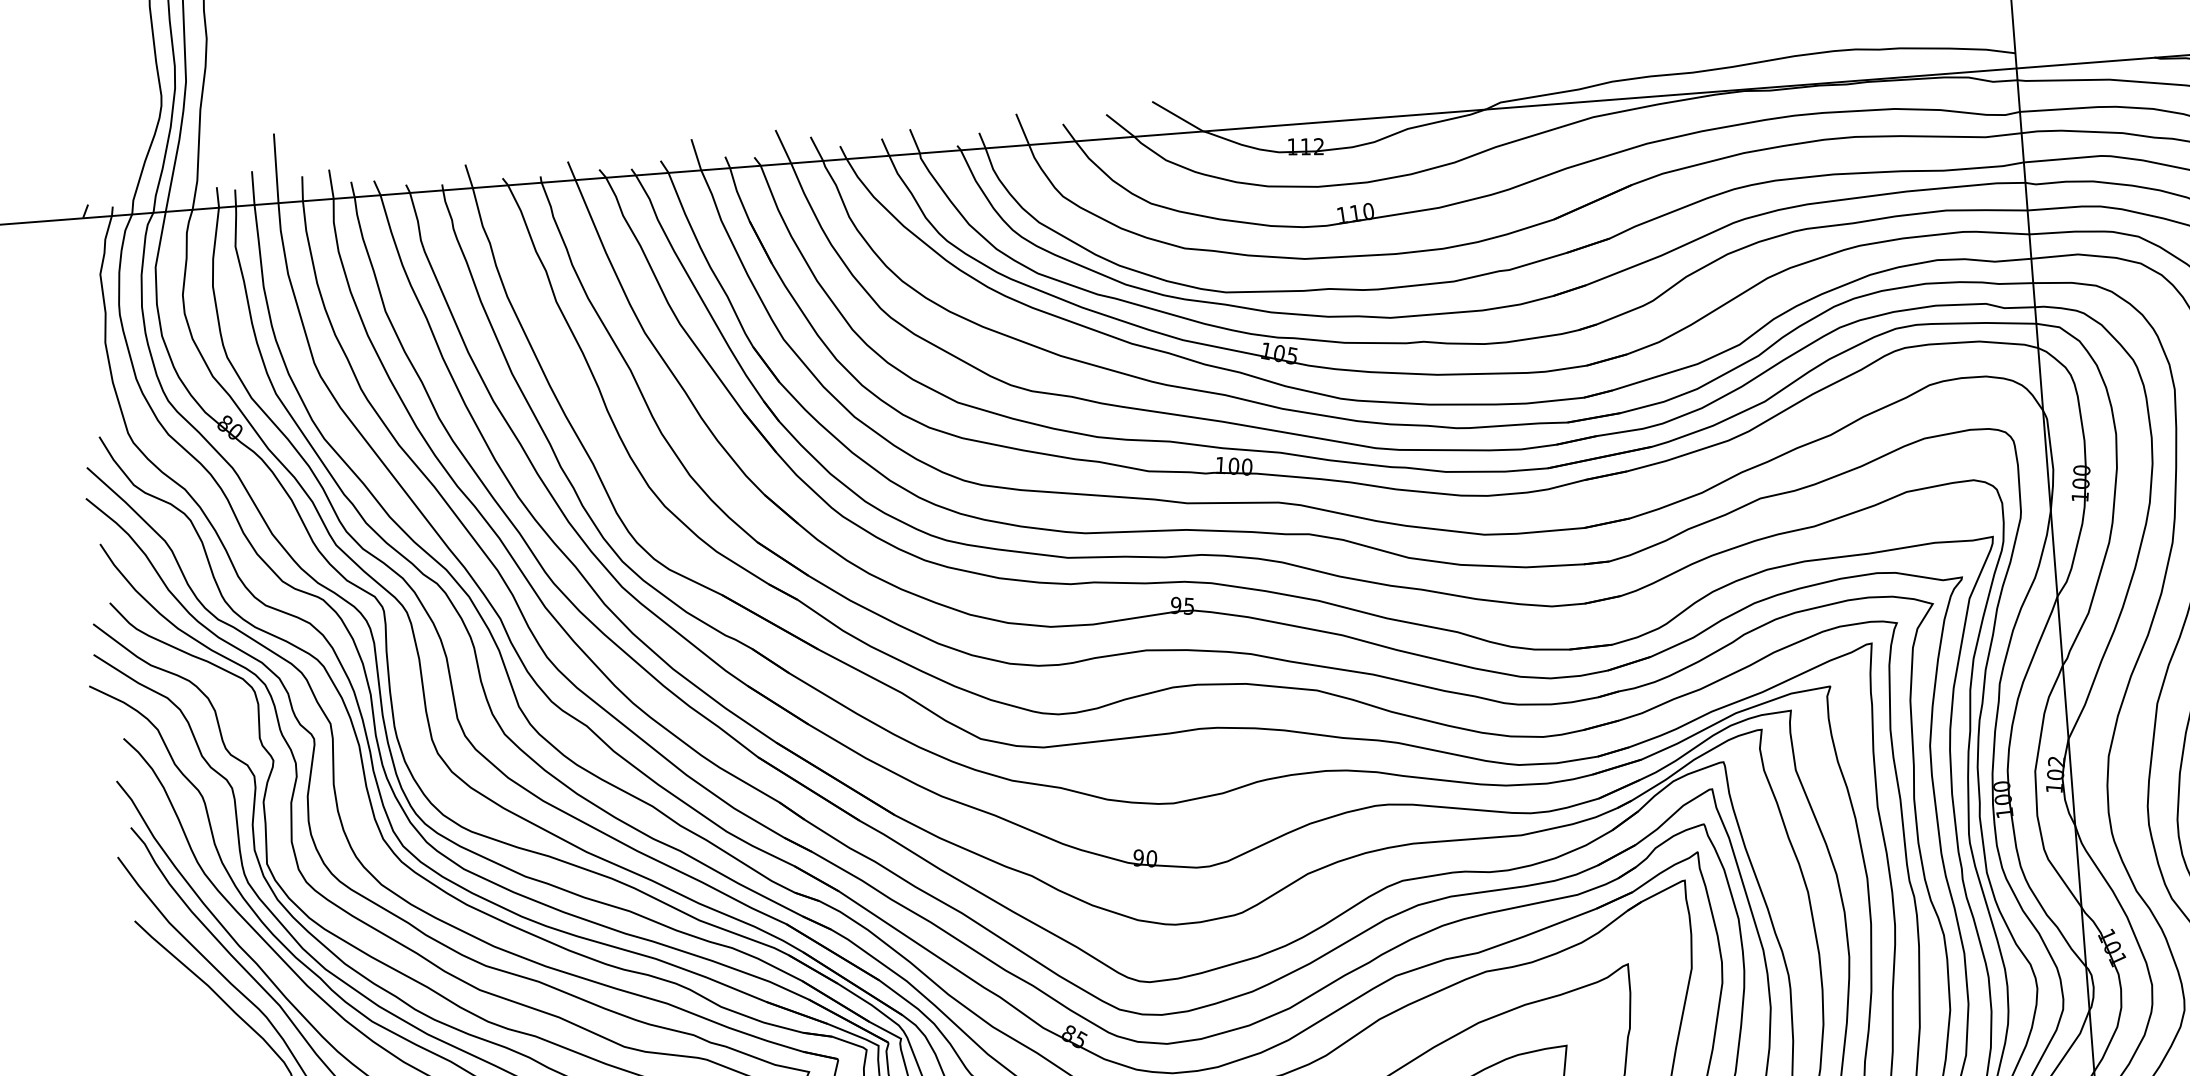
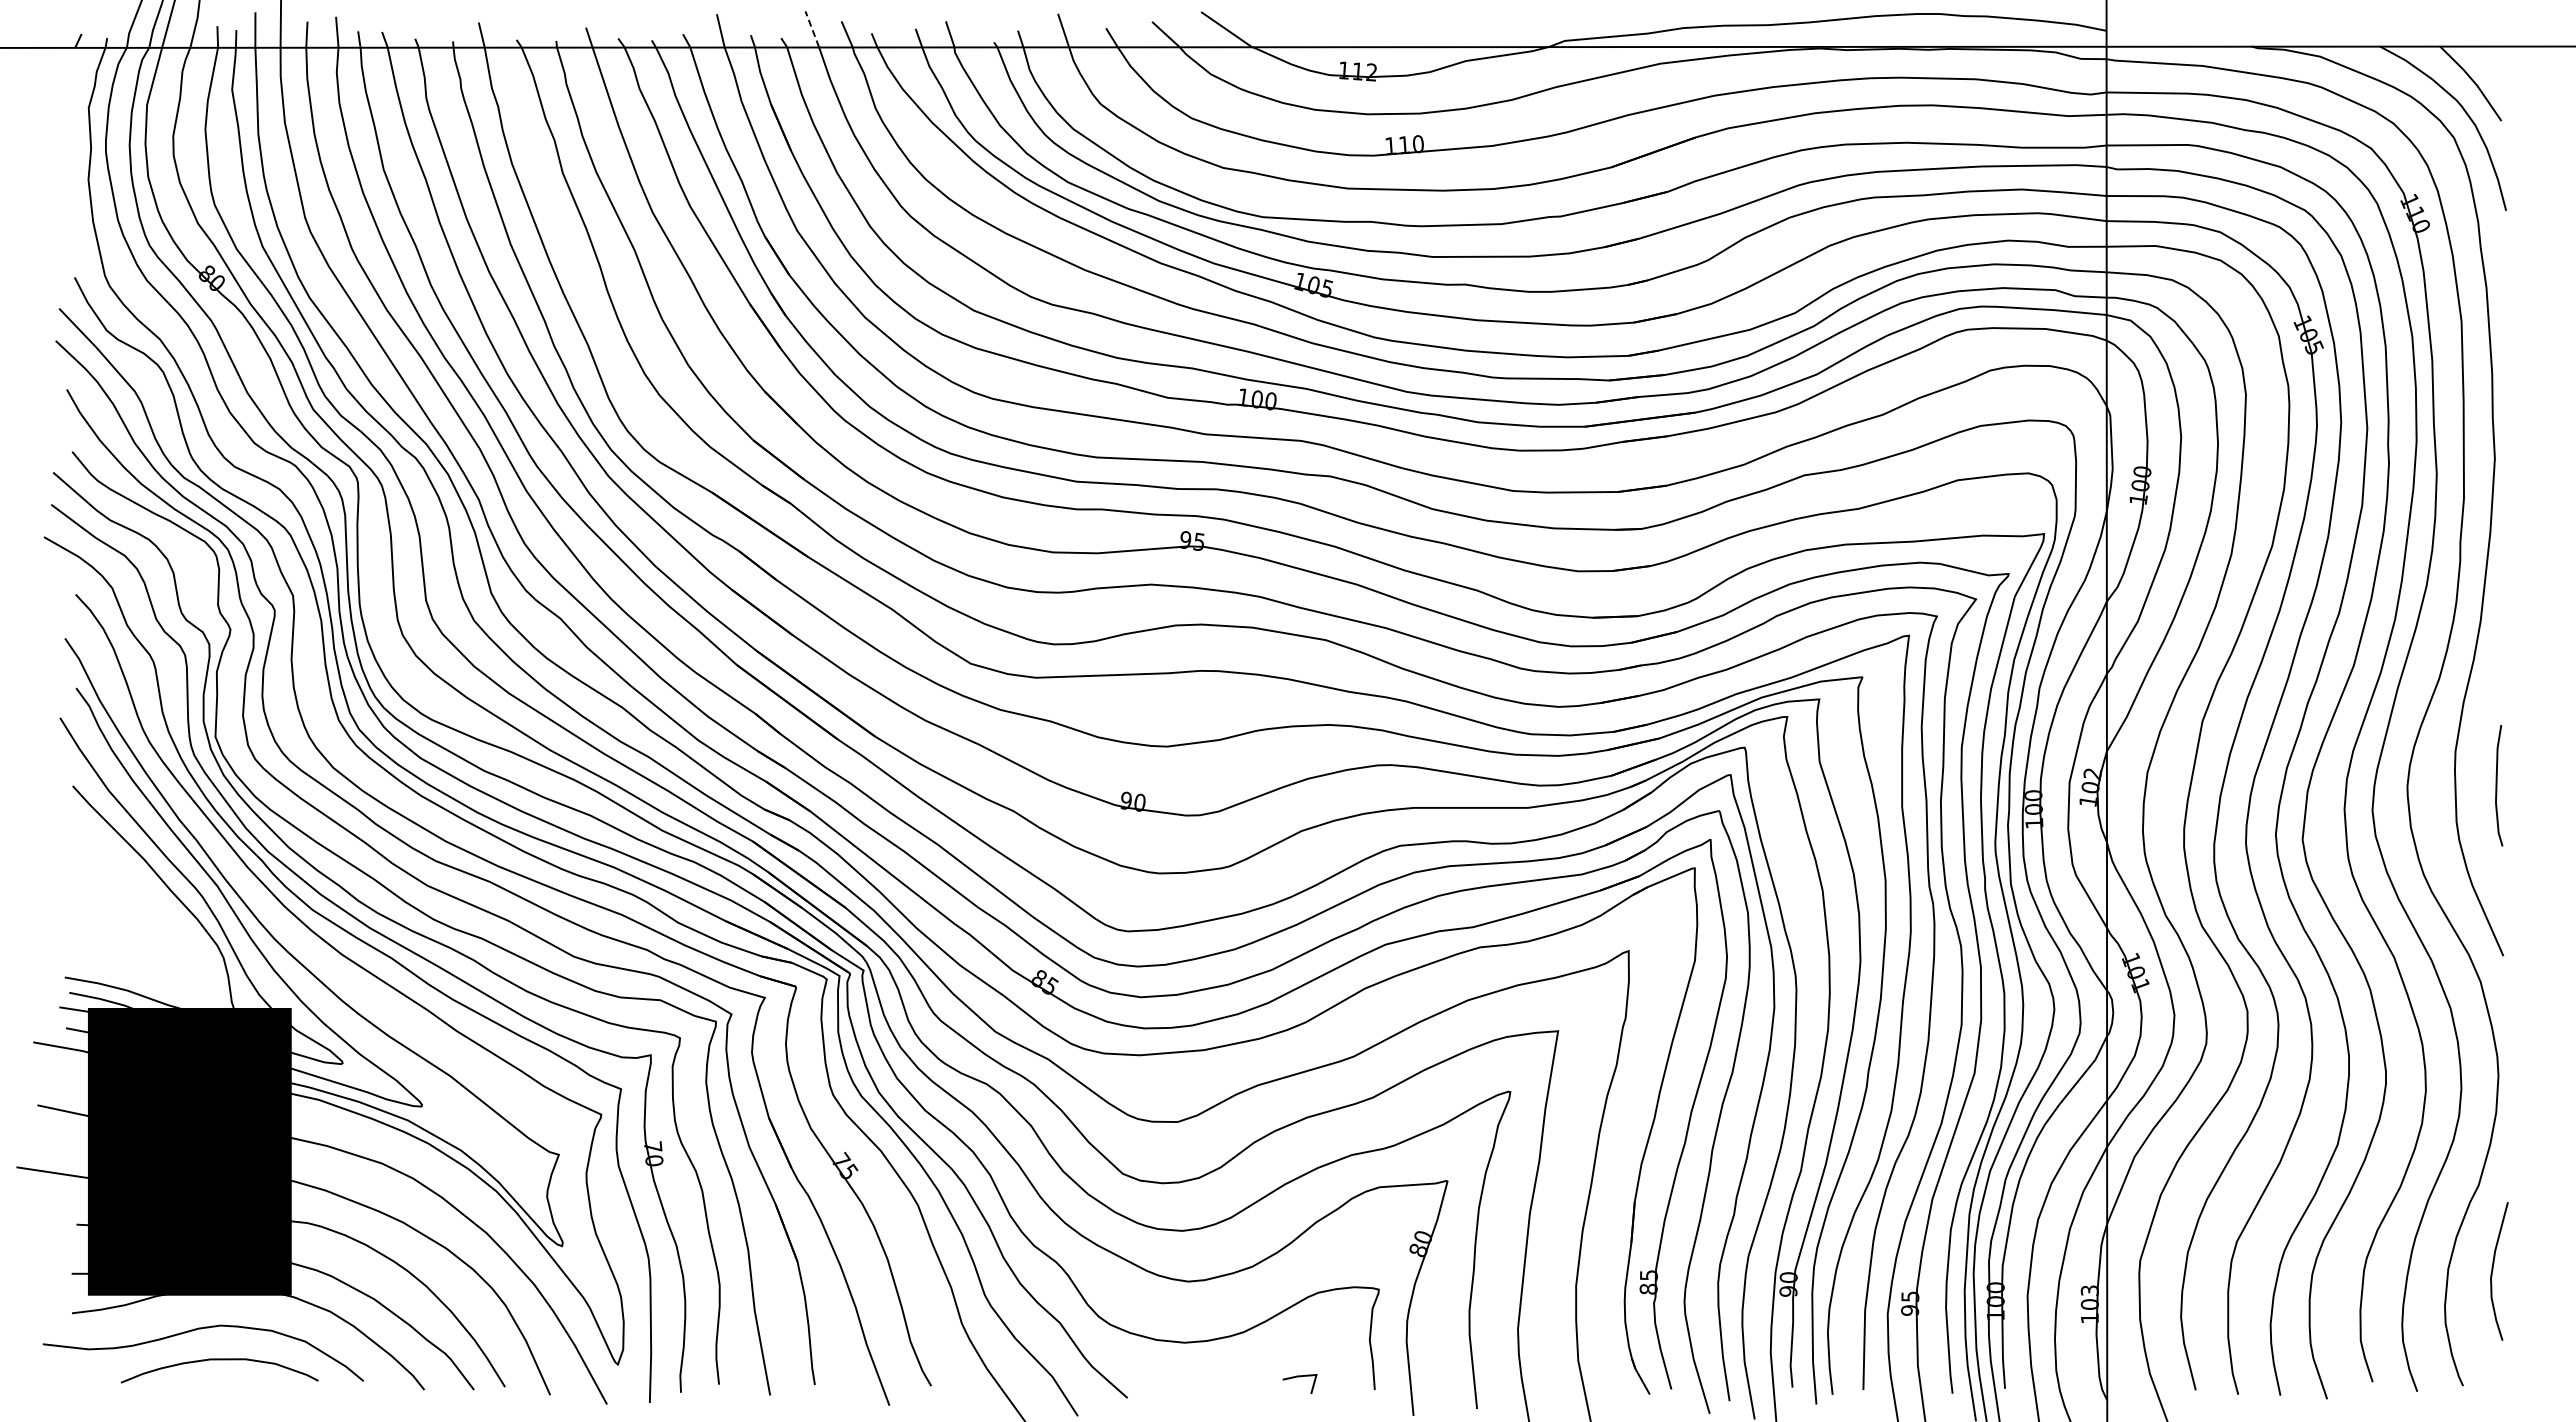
line: (783, 145) -> (812, 28), solid -> dashed

